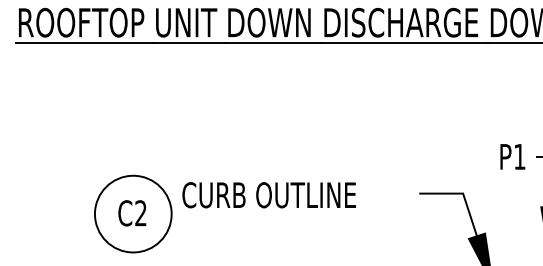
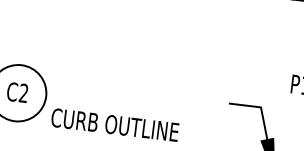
text: (268, 195) -> (114, 125), moved

